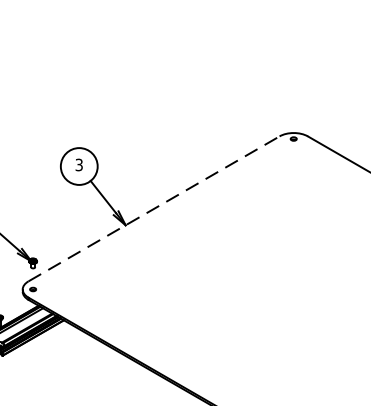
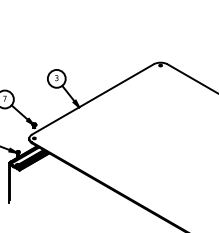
line: (155, 209) -> (93, 99), dashed -> solid

